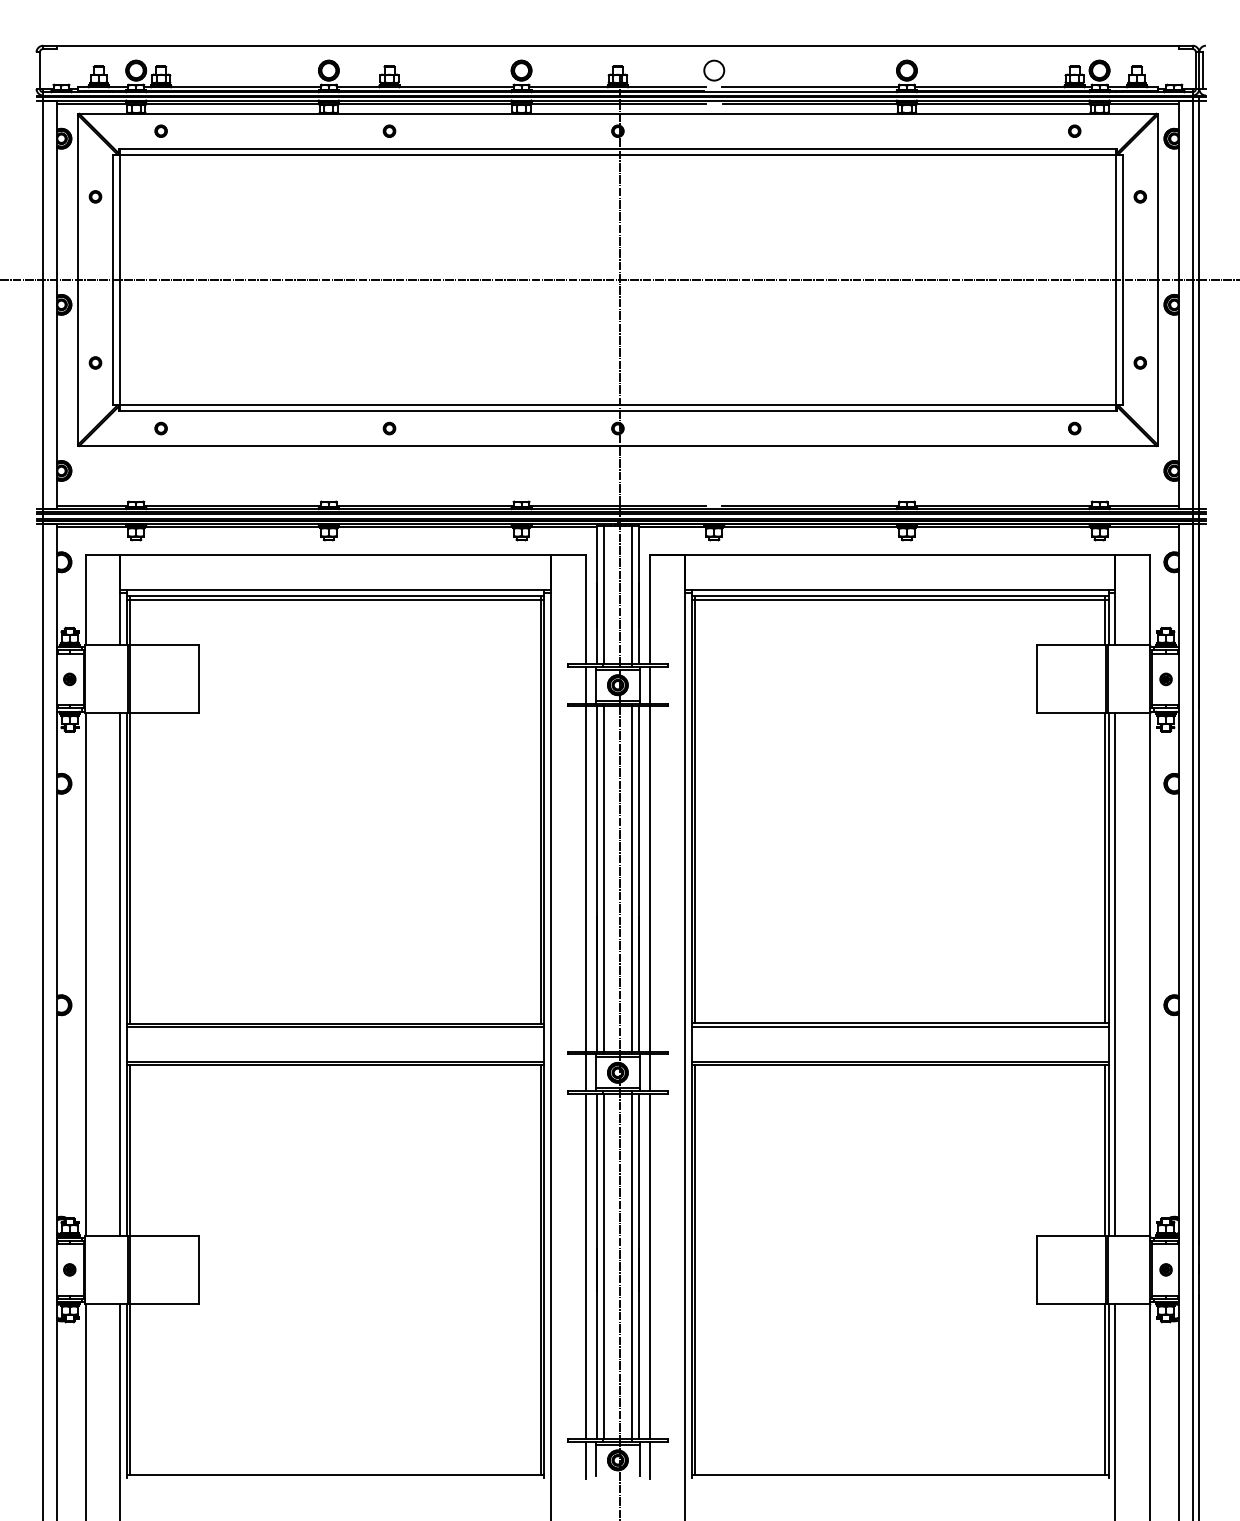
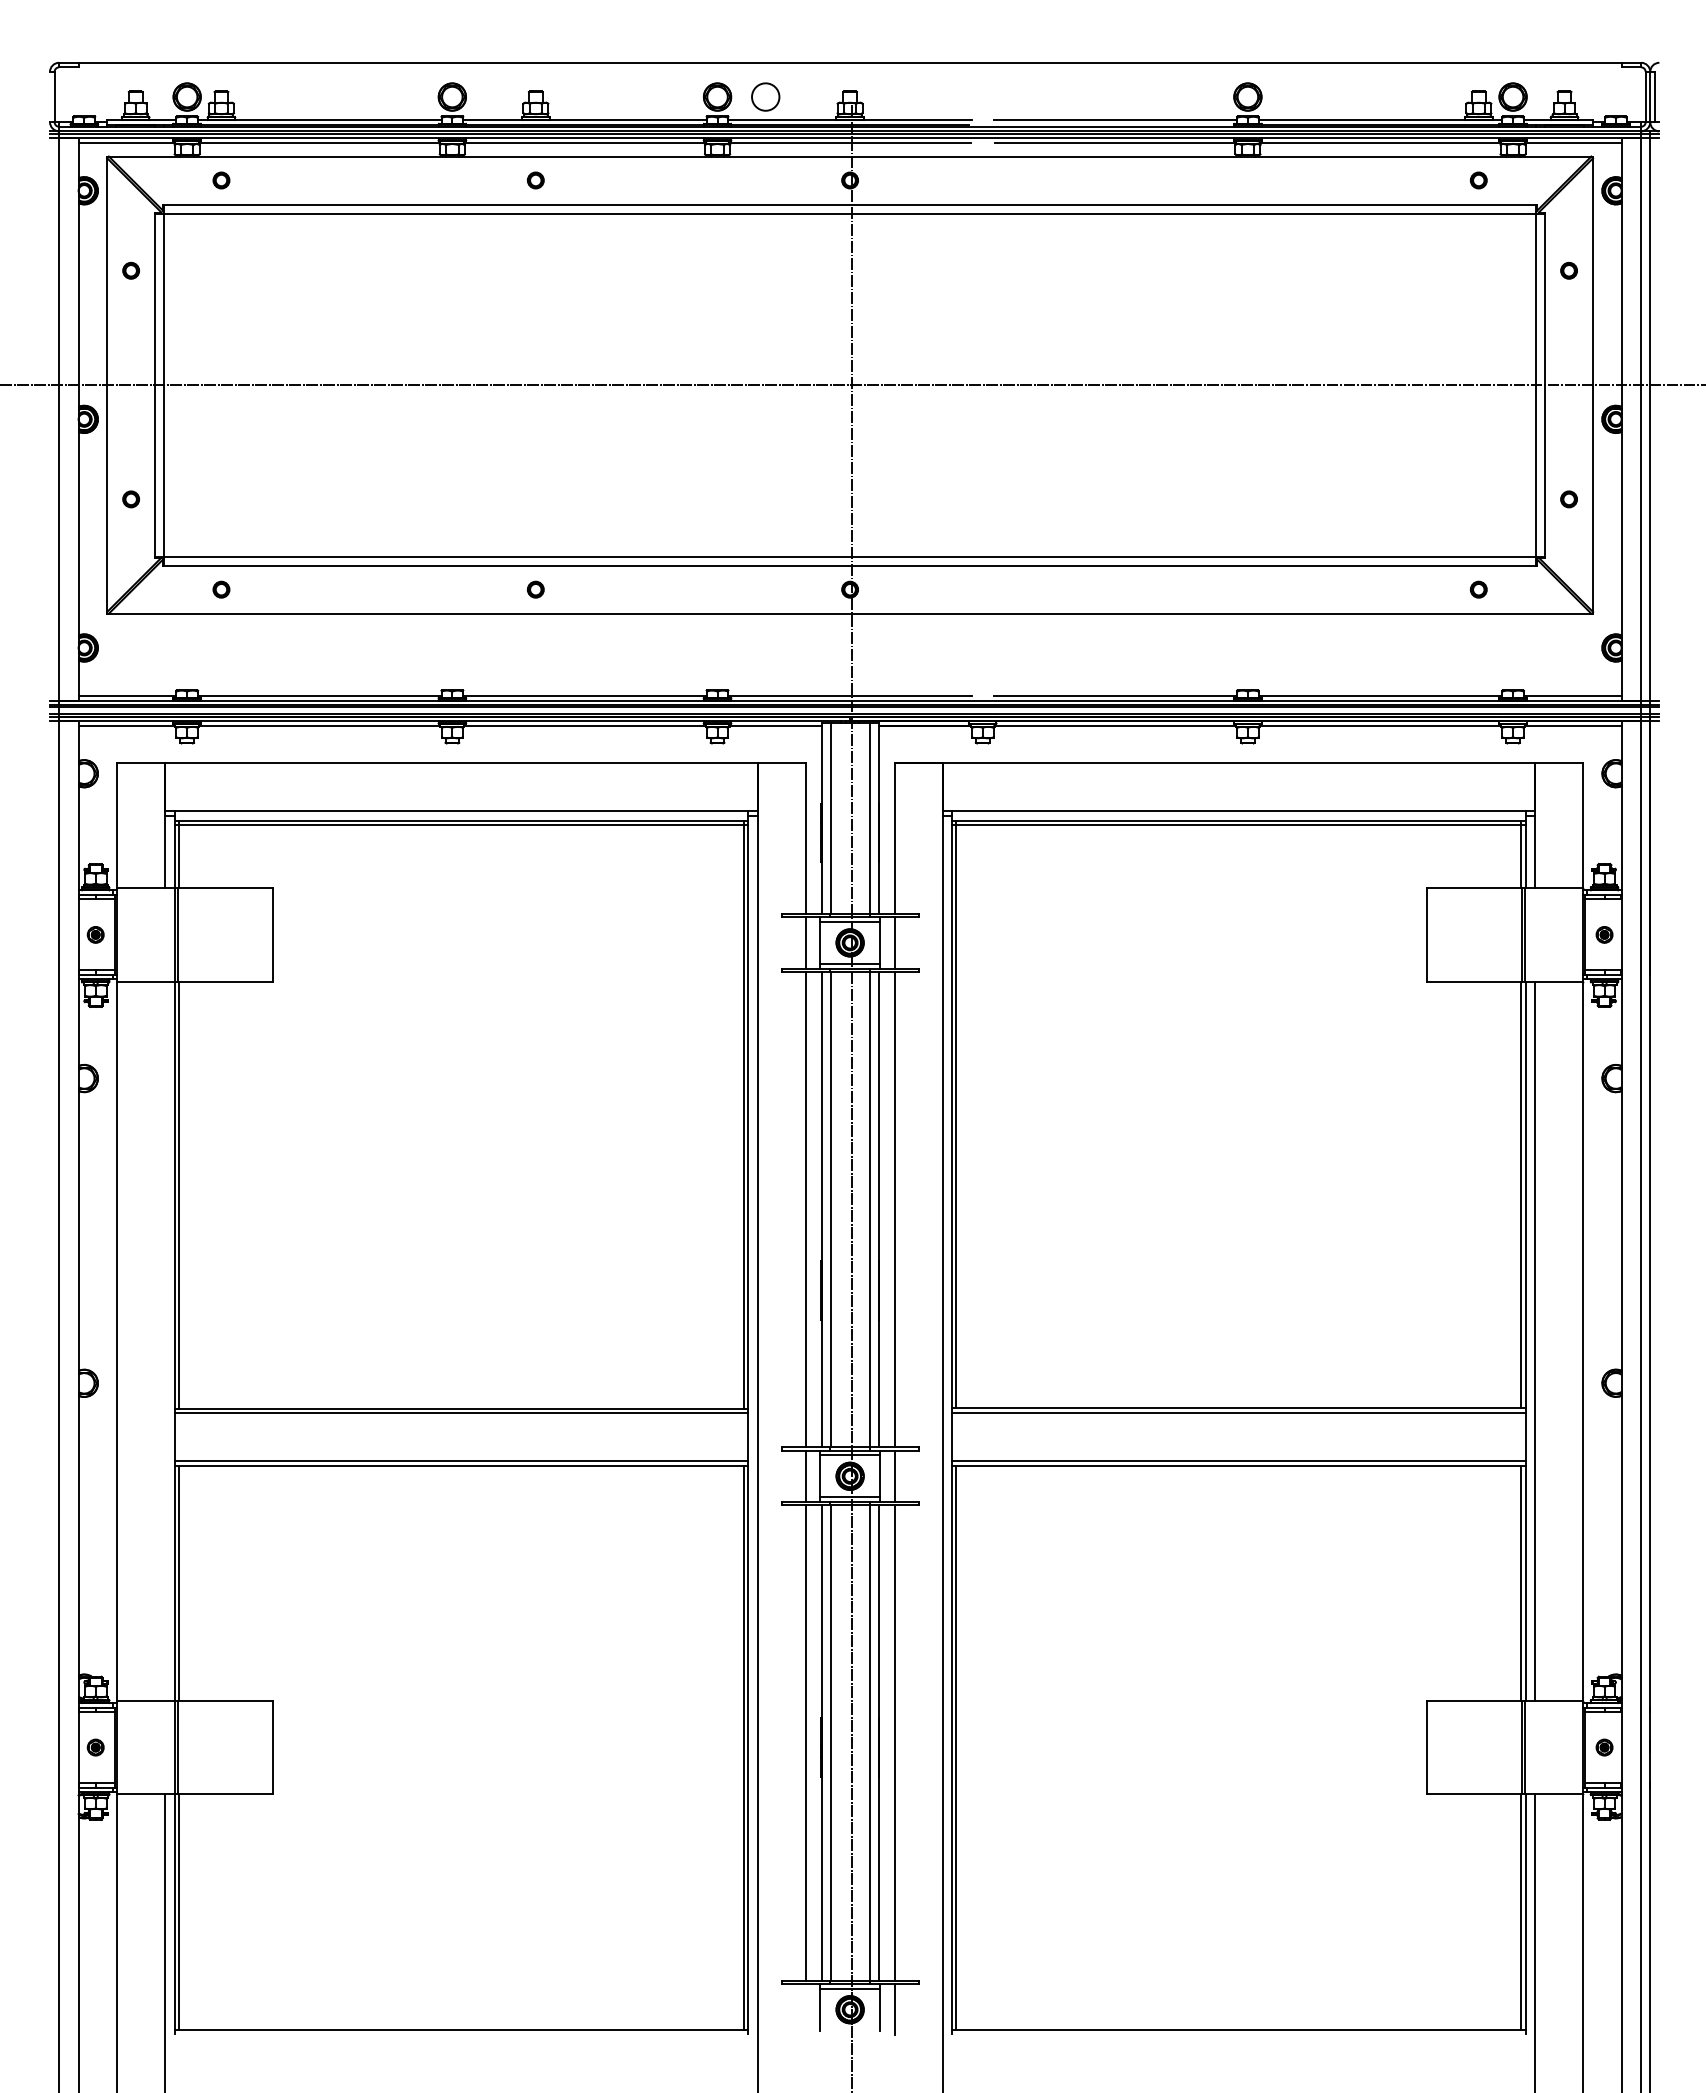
circle: (714, 70) -> (765, 96), moved
line: (120, 974) -> (165, 1340), removed
line: (585, 1460) -> (805, 2009), removed

